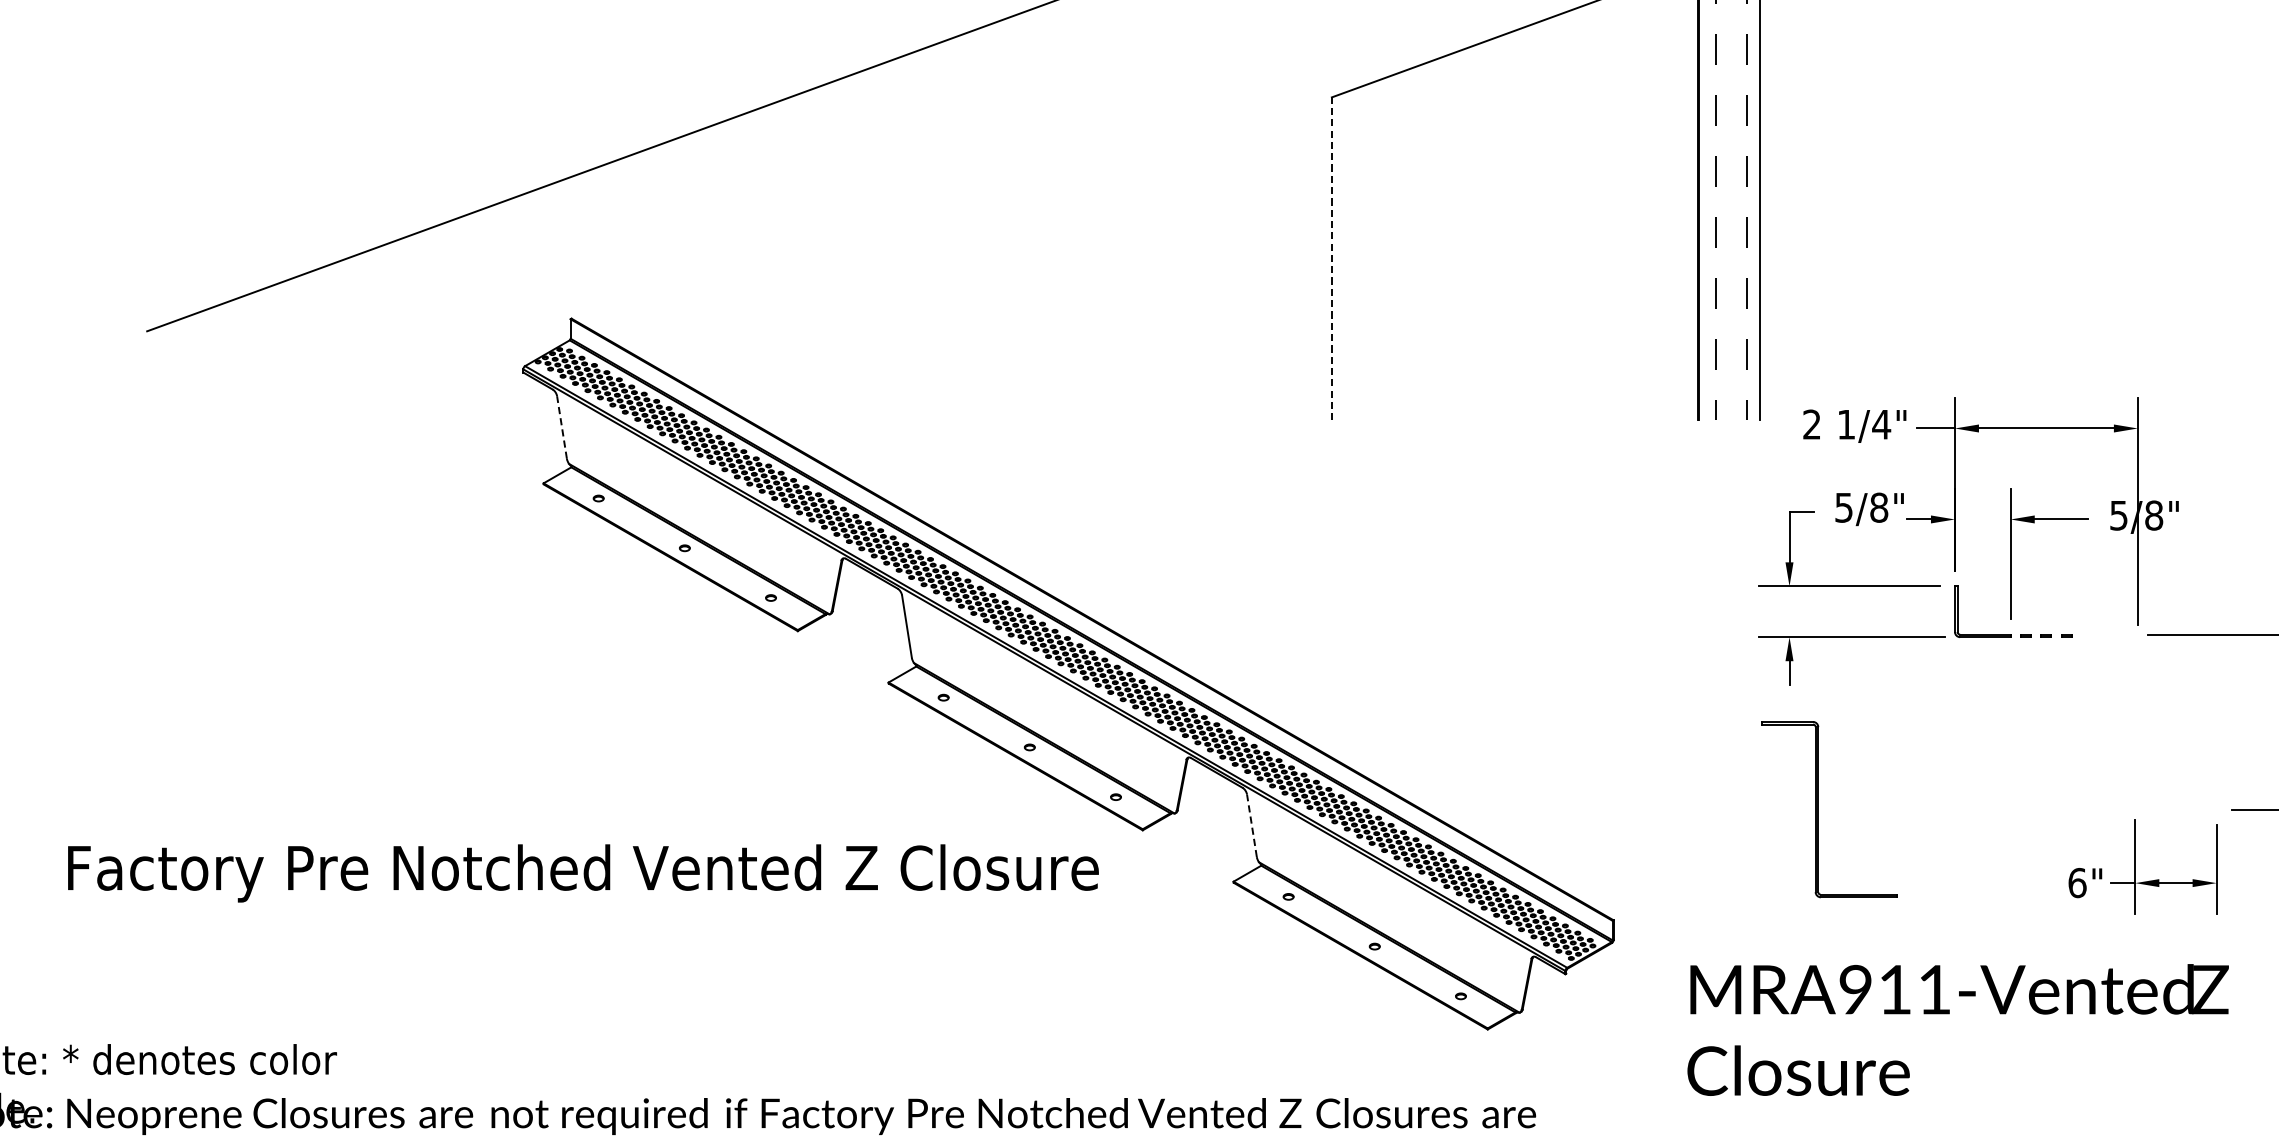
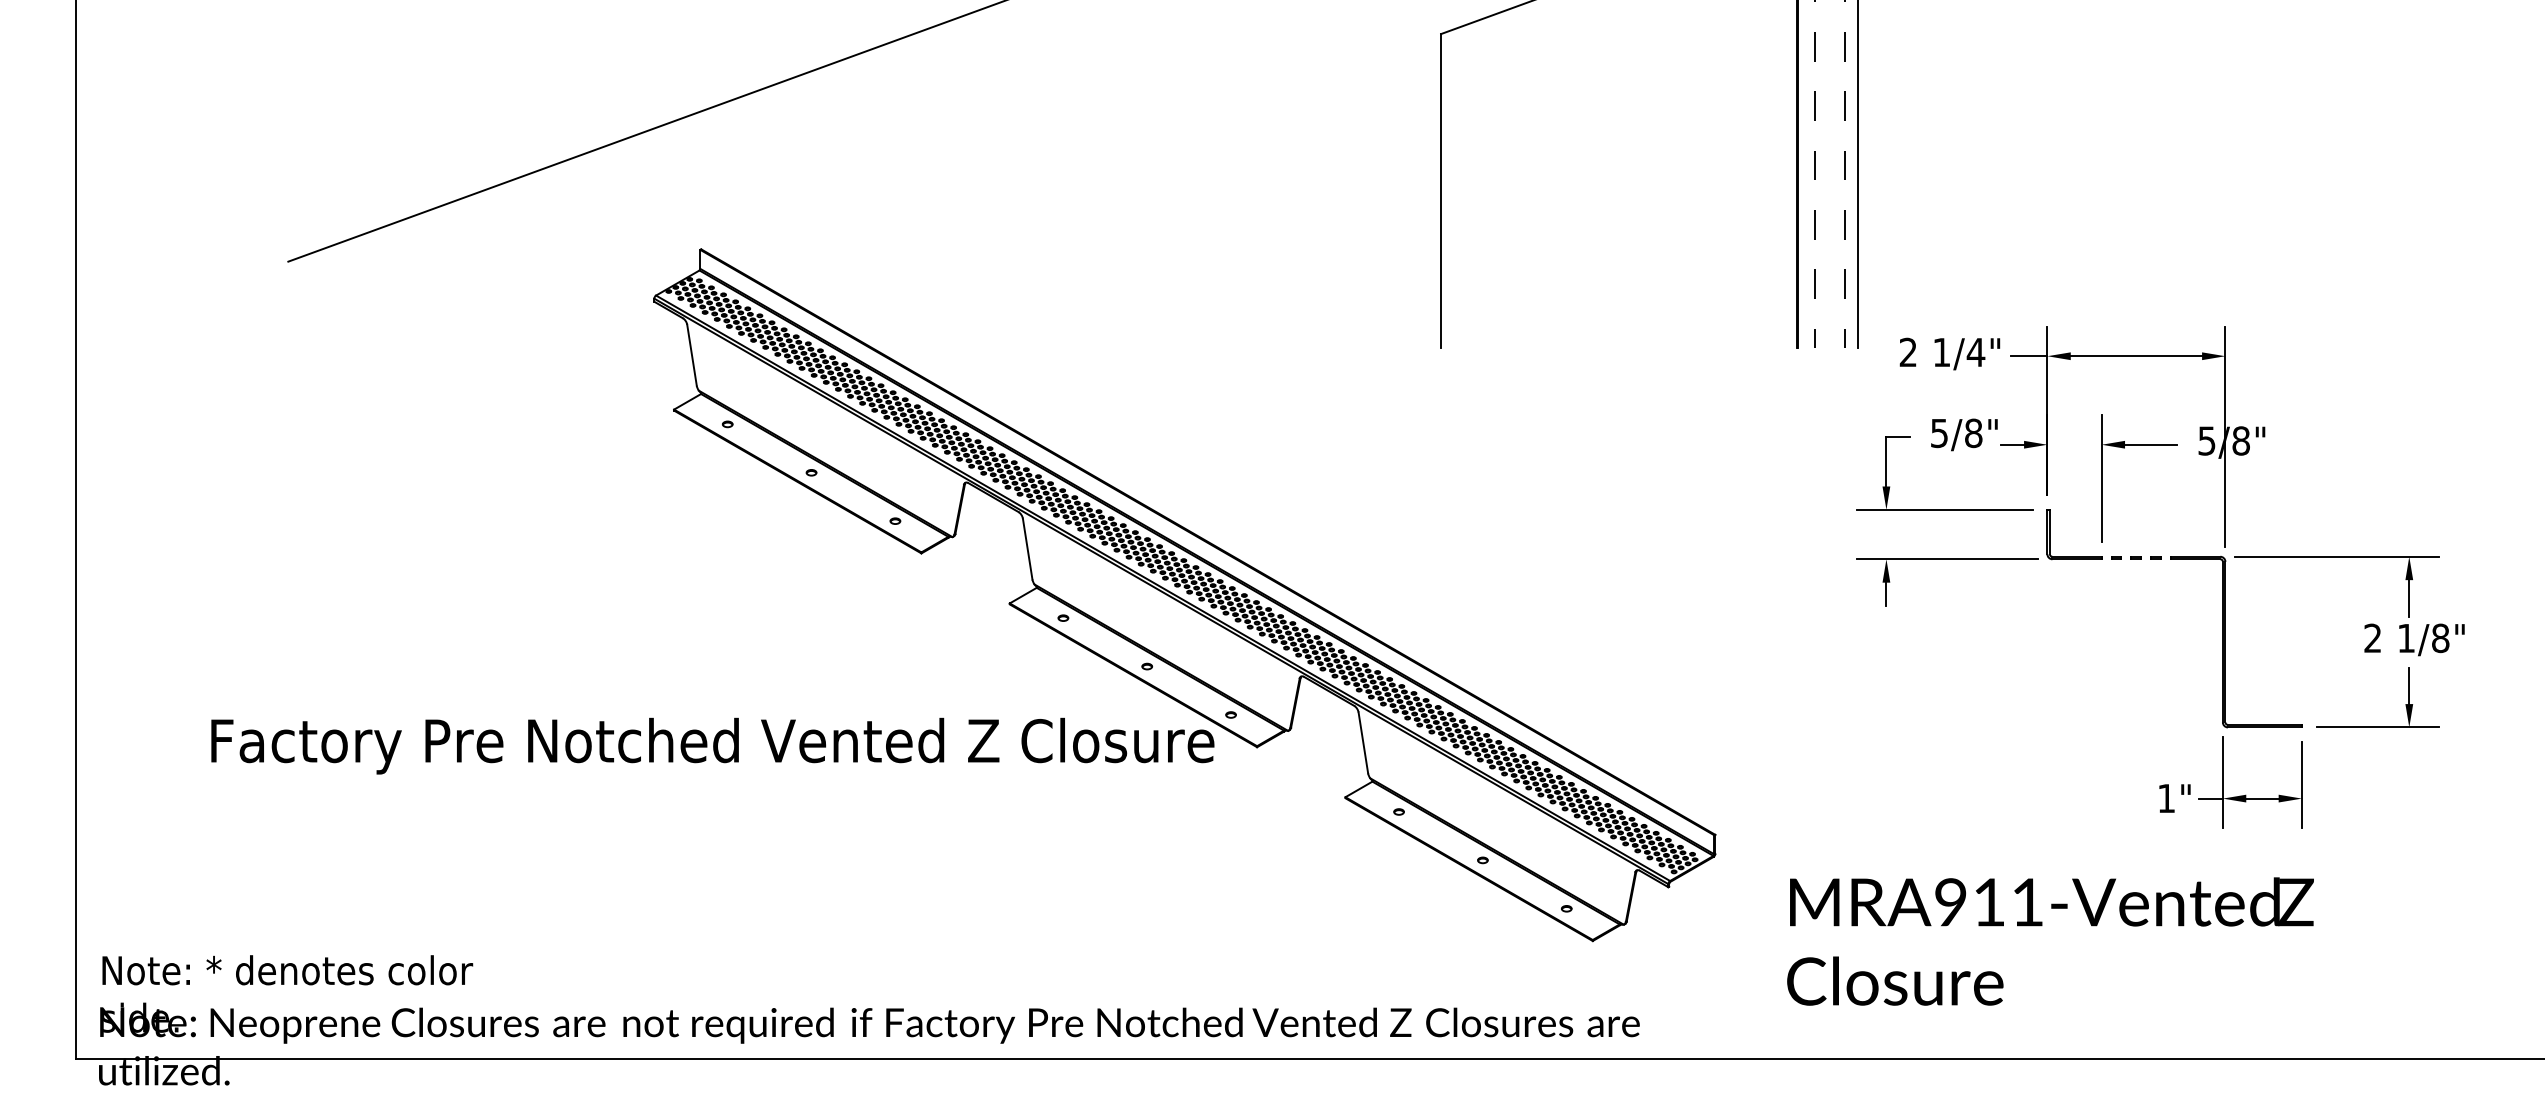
line: (1332, 258) -> (1441, 190), dashed -> solid
line: (562, 427) -> (692, 355), dashed -> solid
part: (1818, 810) -> (2225, 642), moved
line: (1252, 825) -> (1363, 742), dashed -> solid
text: (583, 872) -> (712, 745), moved
text: (2077, 883) -> (2166, 798), 6" -> 1"

